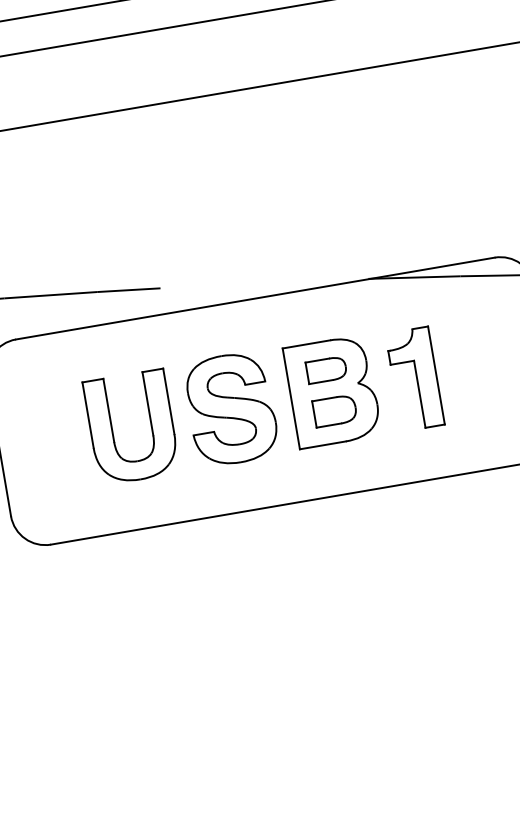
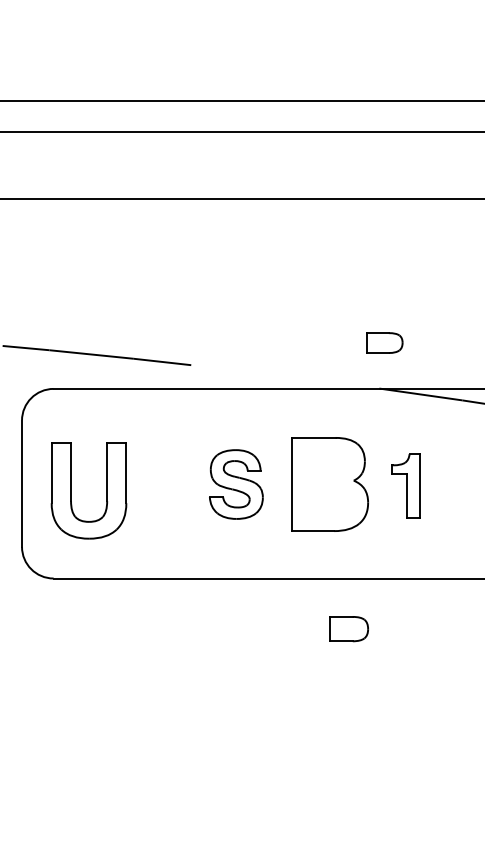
part: (326, 369) -> (384, 342), moved
part: (414, 378) -> (405, 485), size x0.7
part: (231, 409) -> (236, 484), size x0.7
part: (334, 411) -> (348, 629), moved
part: (112, 430) -> (71, 490), moved

